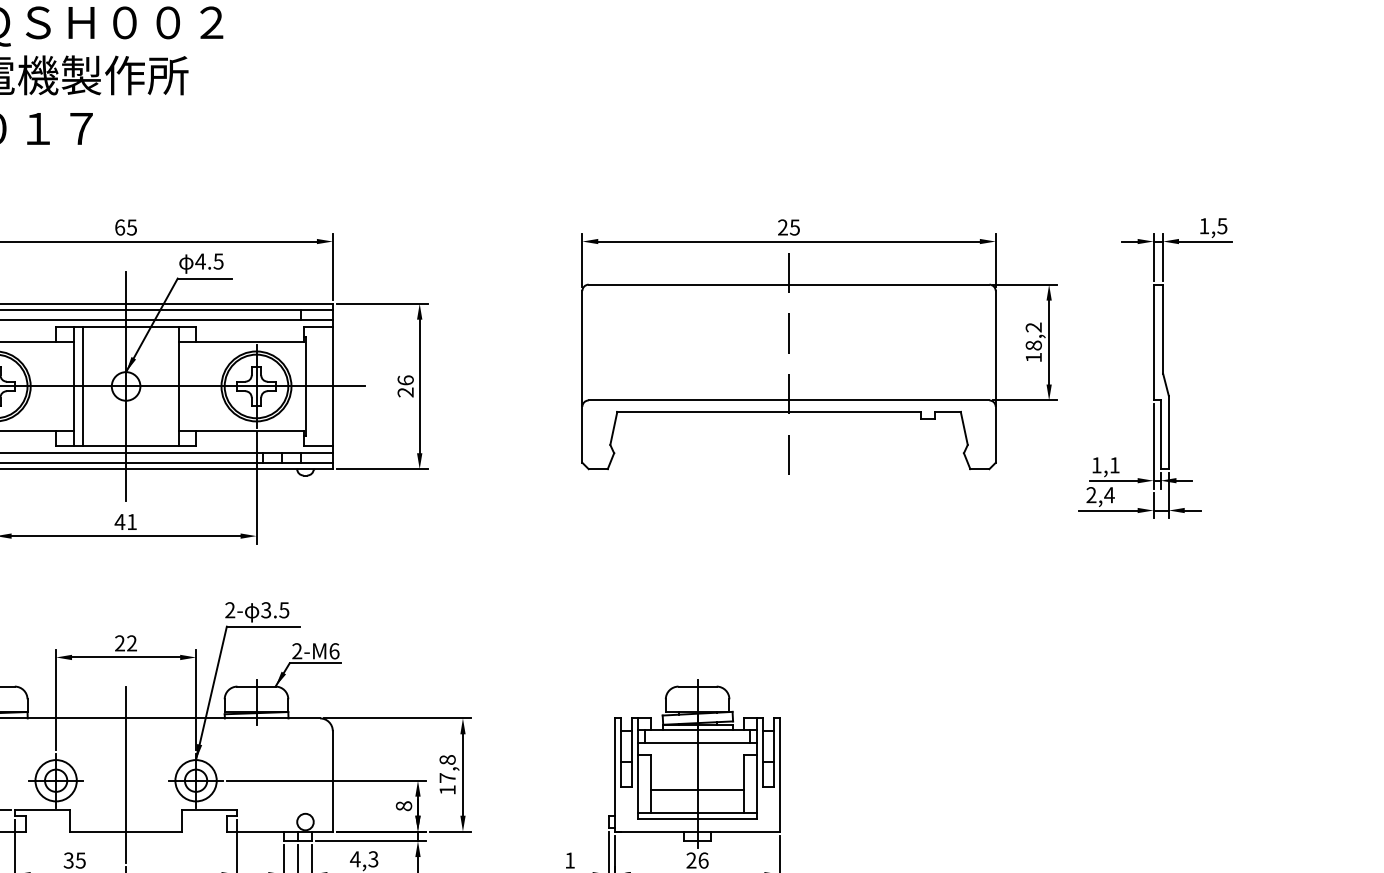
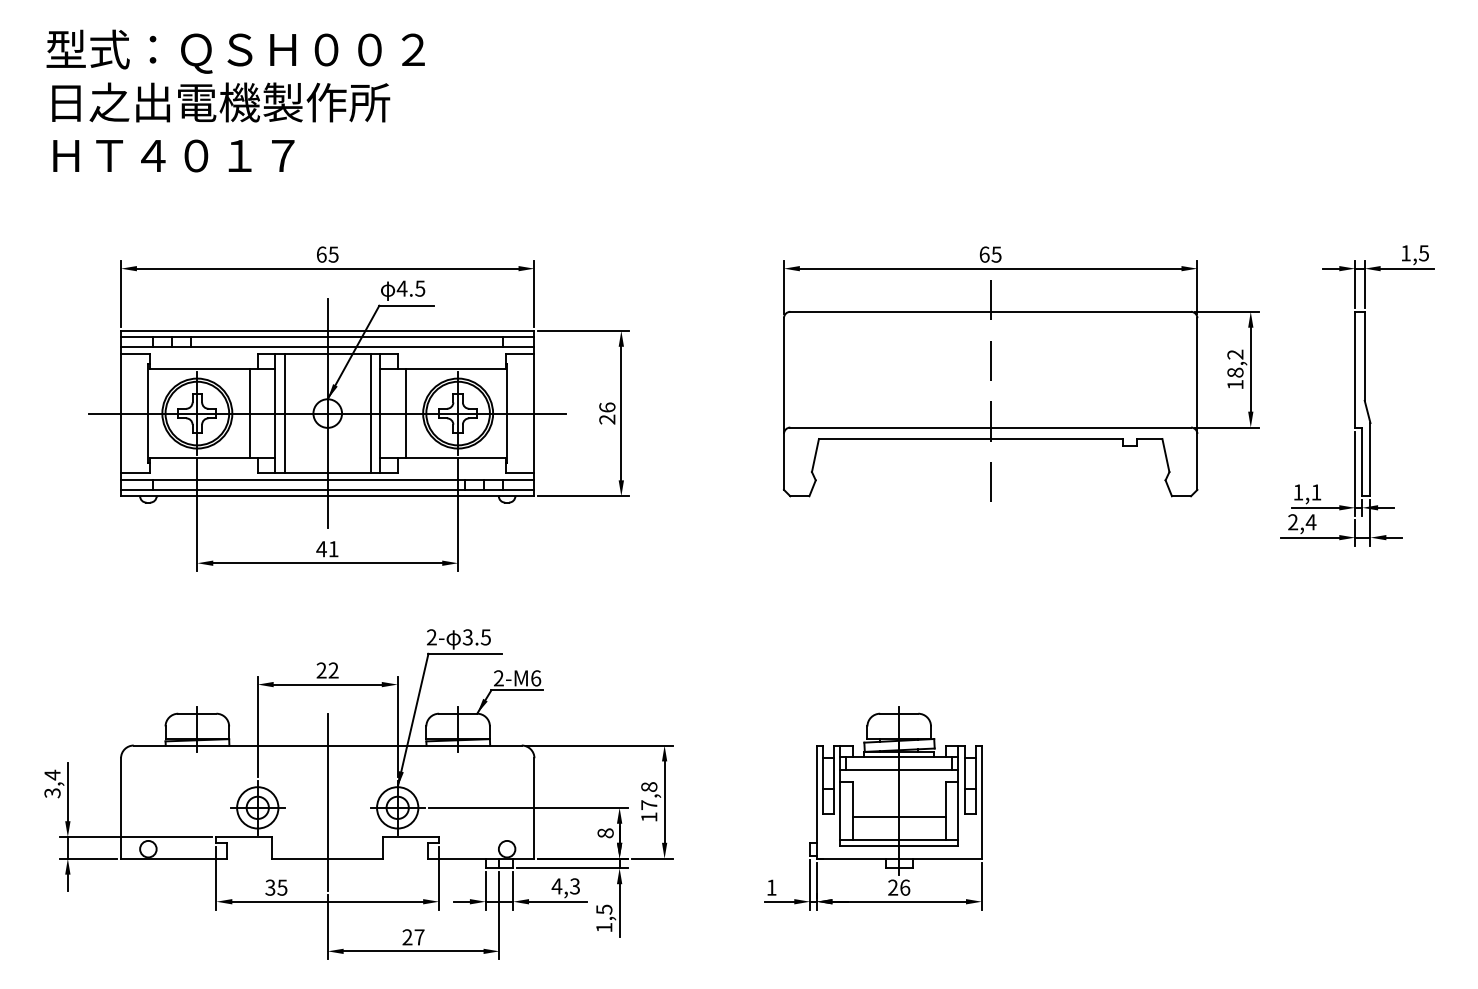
text: (782, 227) -> (984, 254), 25 -> 65
line: (47, 386) -> (249, 413), added
line: (168, 386) -> (370, 413), added
line: (203, 386) -> (405, 413), added

